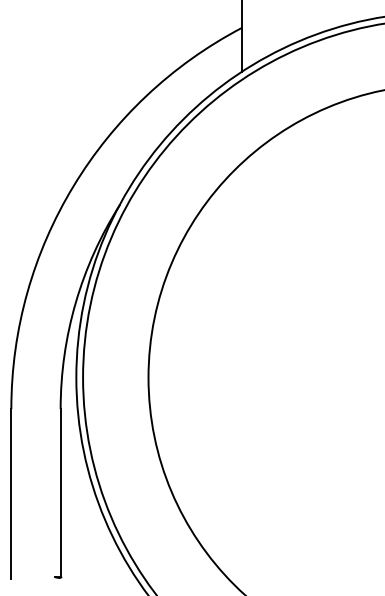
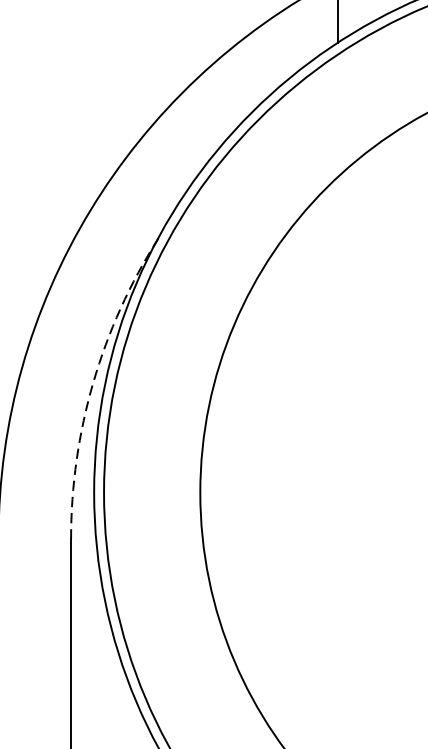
arc: (75, 302) -> (92, 382), solid -> dashed

